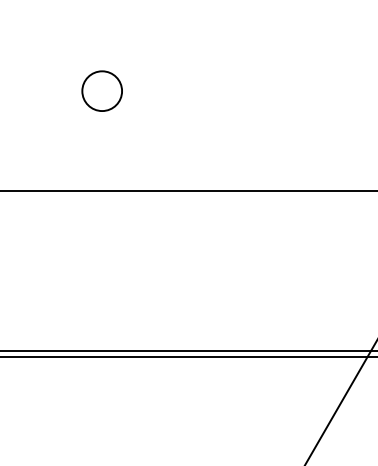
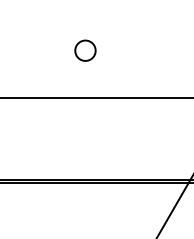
circle: (102, 90) -> (85, 50), moved

